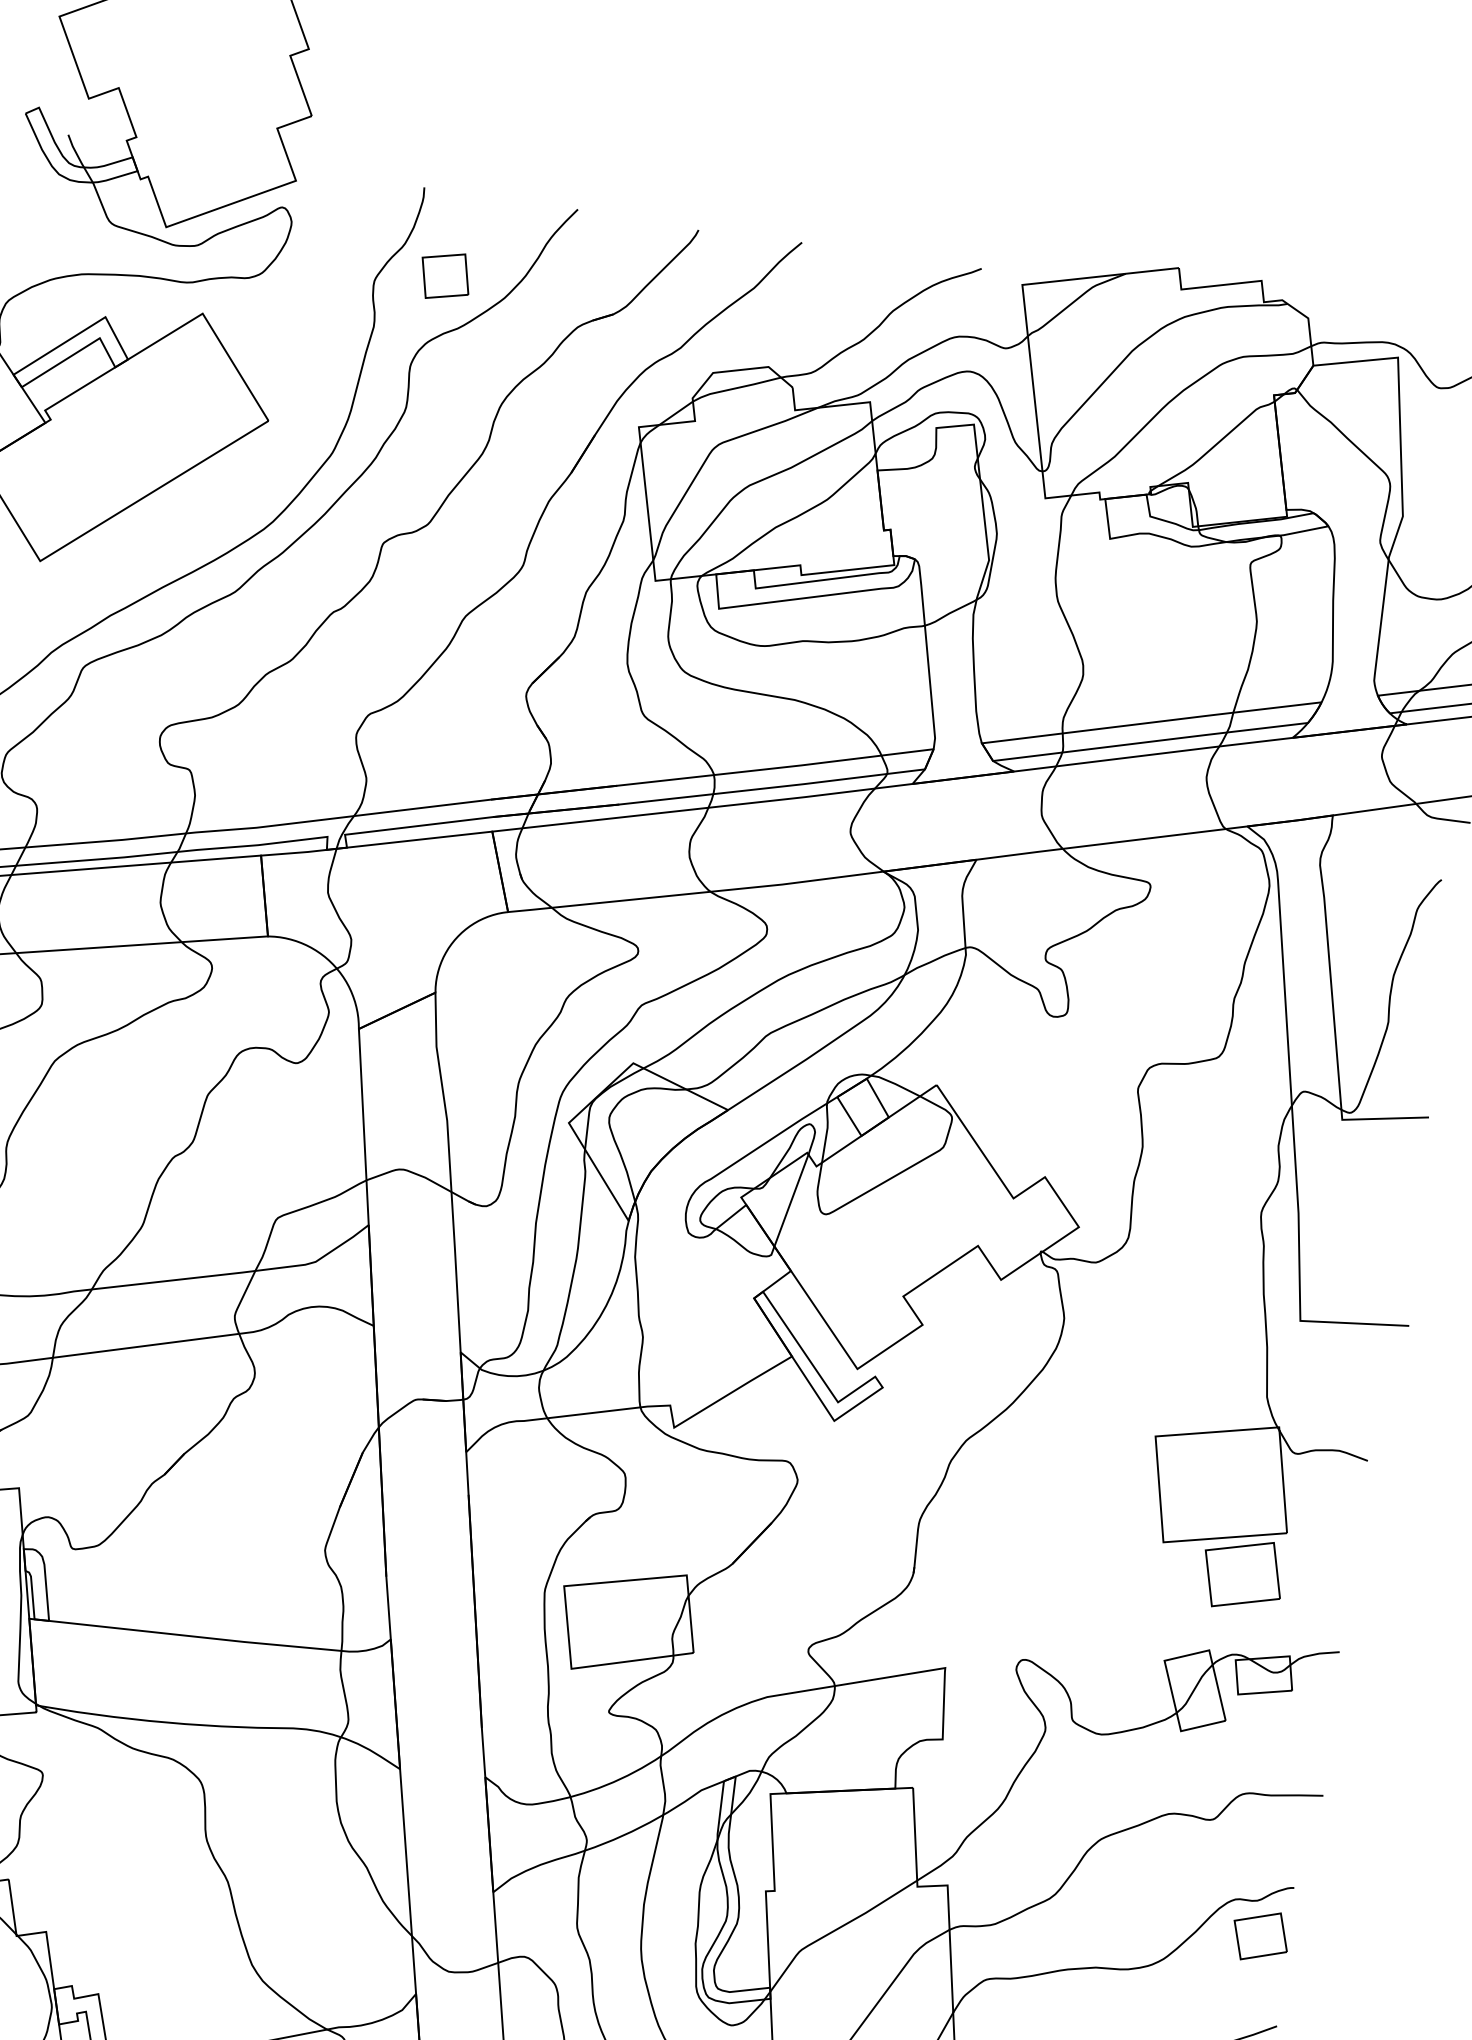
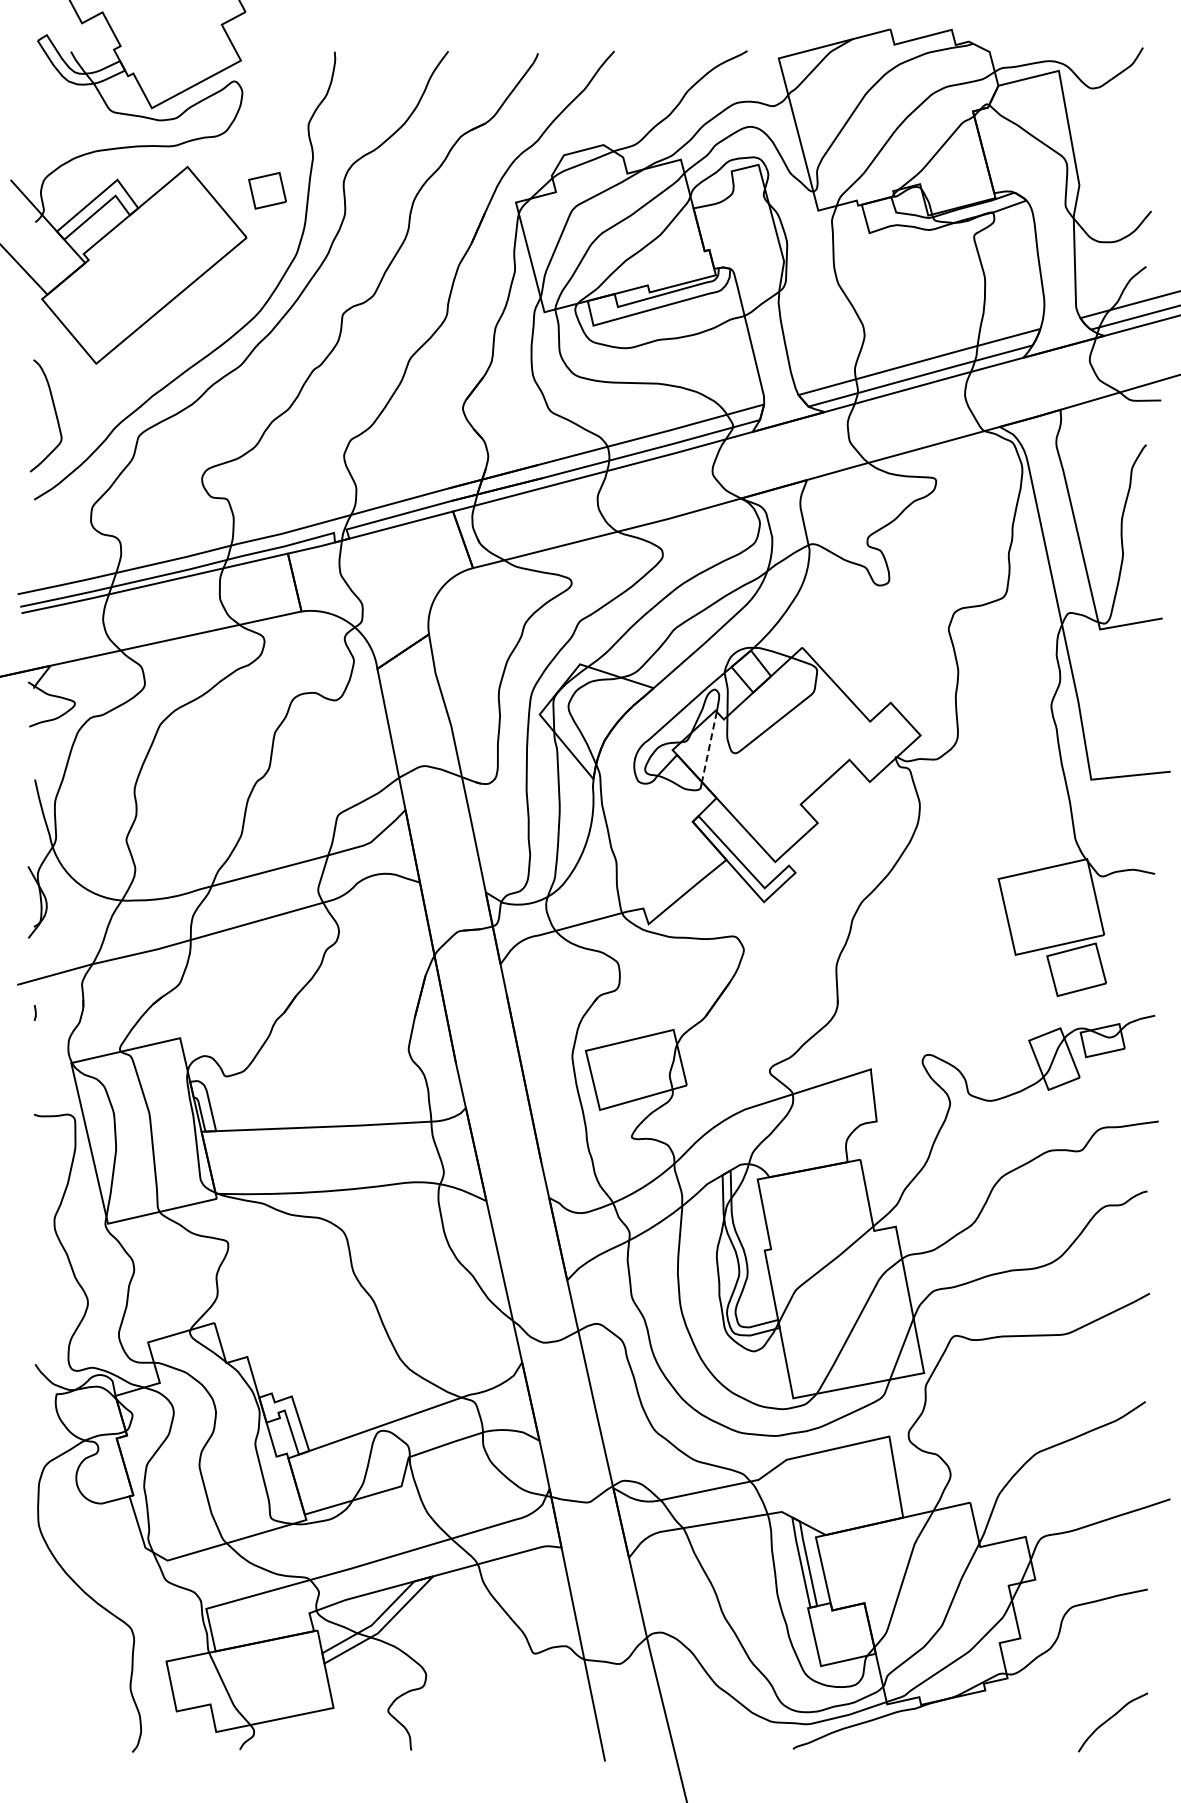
part: (445, 275) -> (267, 190), moved
line: (791, 1199) -> (709, 746), solid -> dashed
part: (1259, 1935) -> (1127, 1229), removed

